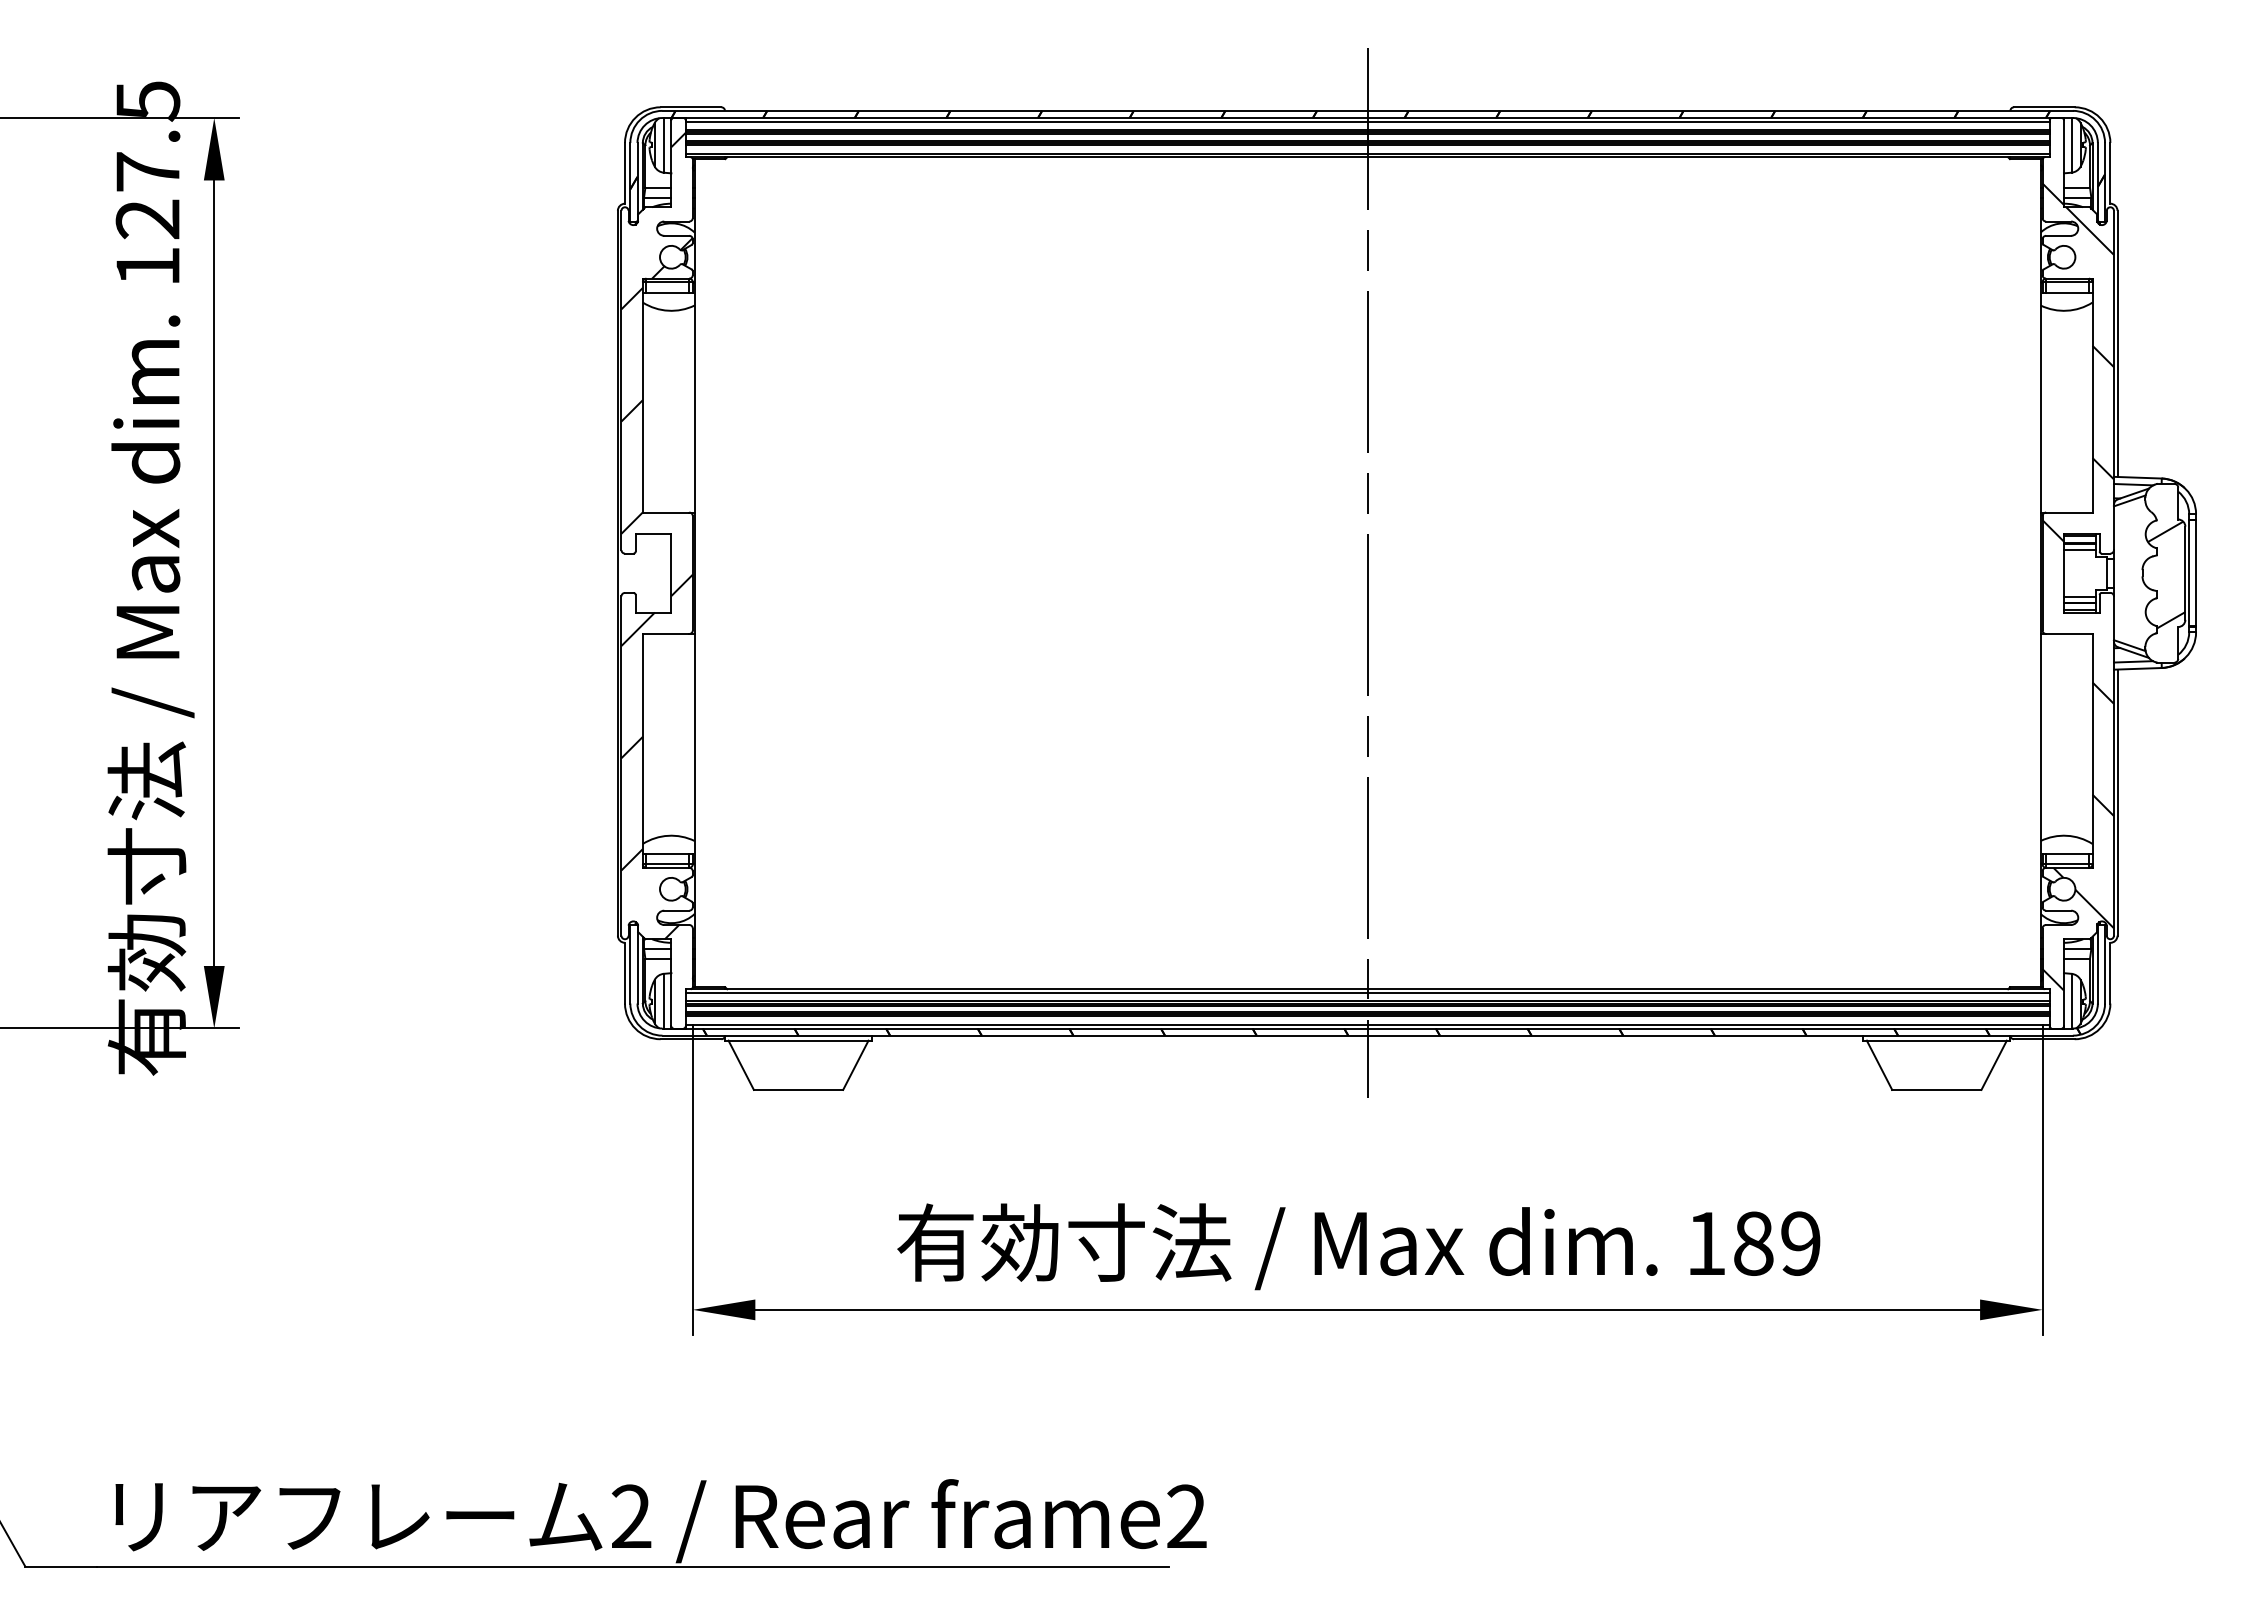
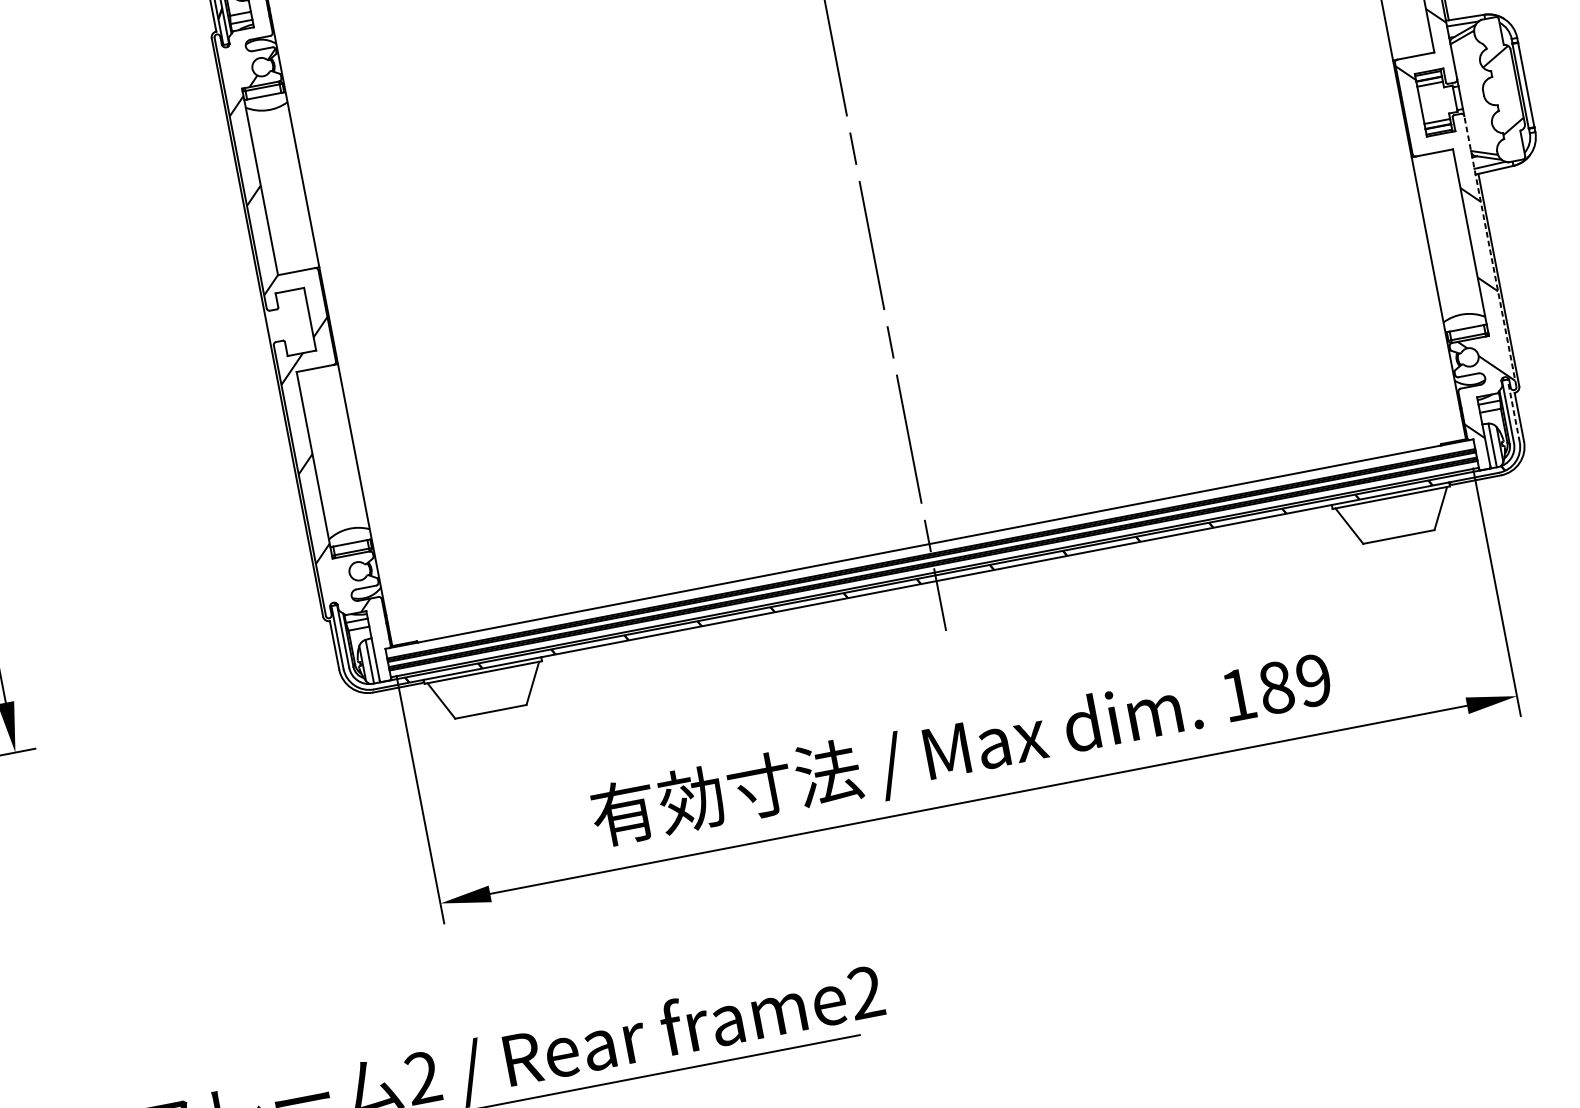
line: (2113, 766) -> (1490, 251), solid -> dashed
line: (2105, 963) -> (1513, 410), solid -> dashed
line: (1367, 992) -> (929, 546), removed

